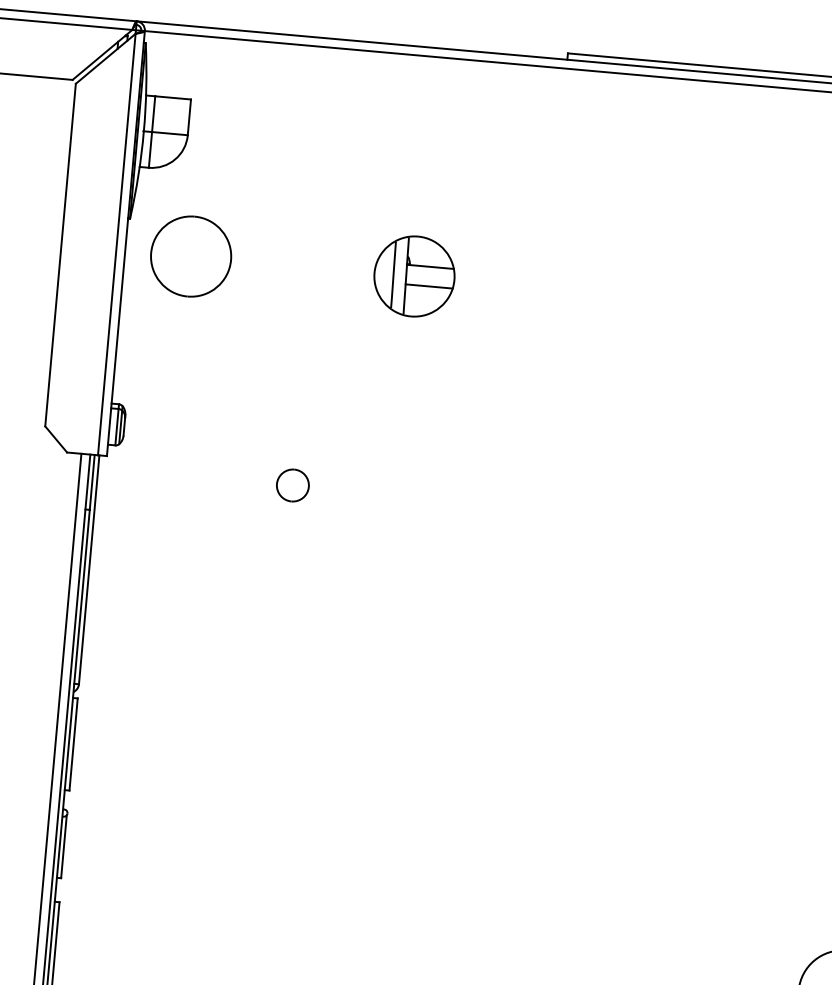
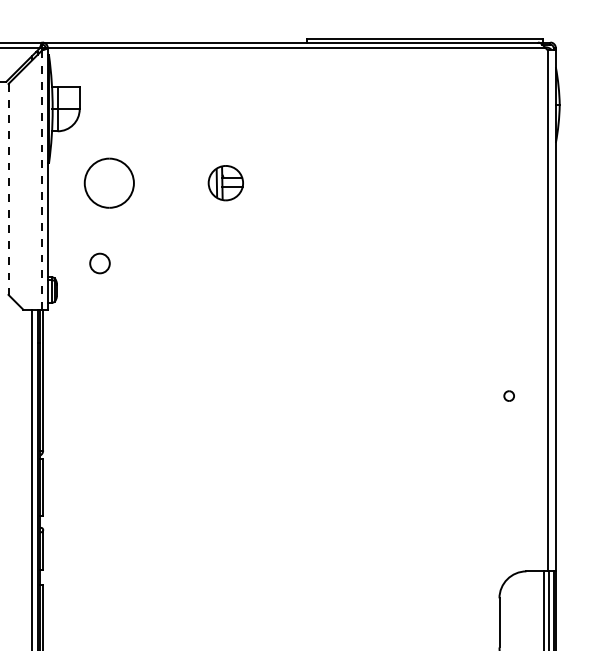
line: (117, 243) -> (42, 179), solid -> dashed
line: (60, 255) -> (8, 189), solid -> dashed
part: (189, 255) -> (108, 182), moved
part: (413, 275) -> (225, 182), size x0.7
part: (292, 485) -> (99, 263), moved

